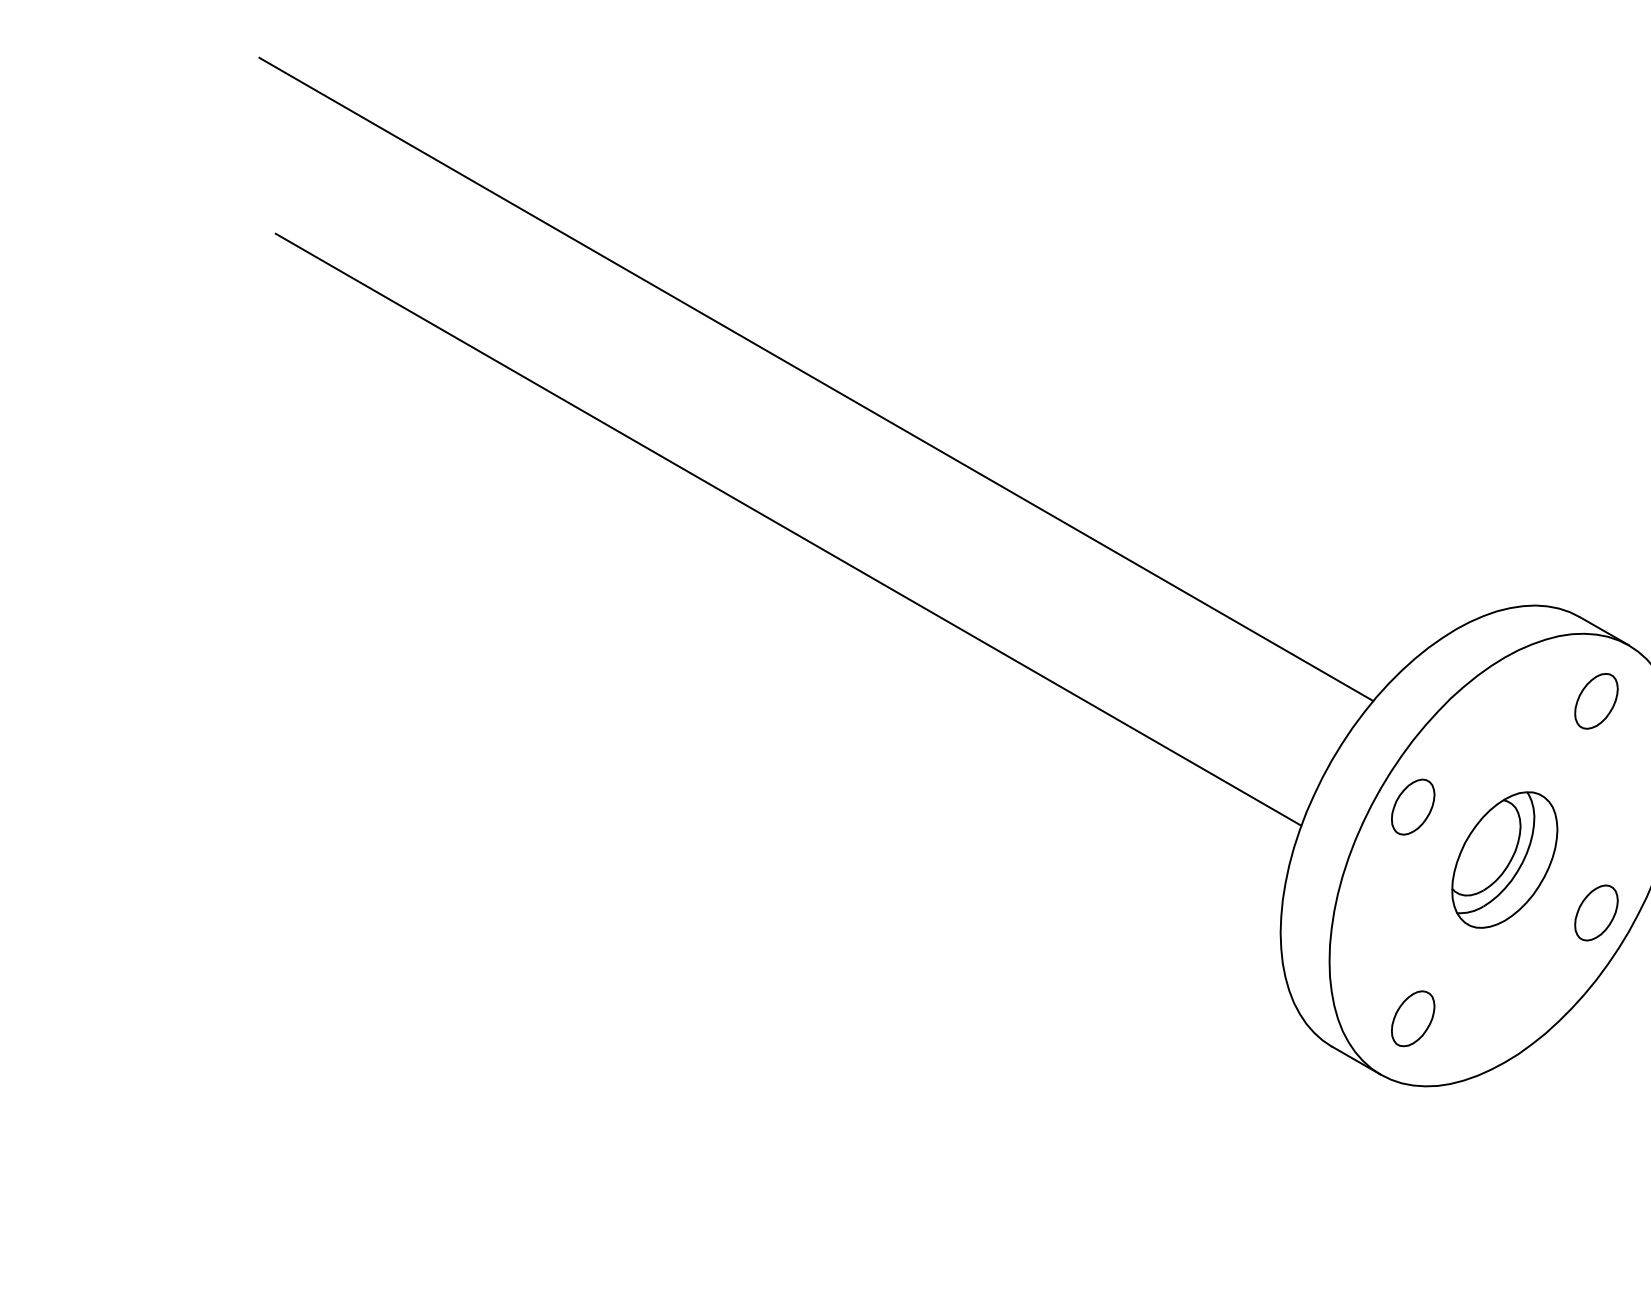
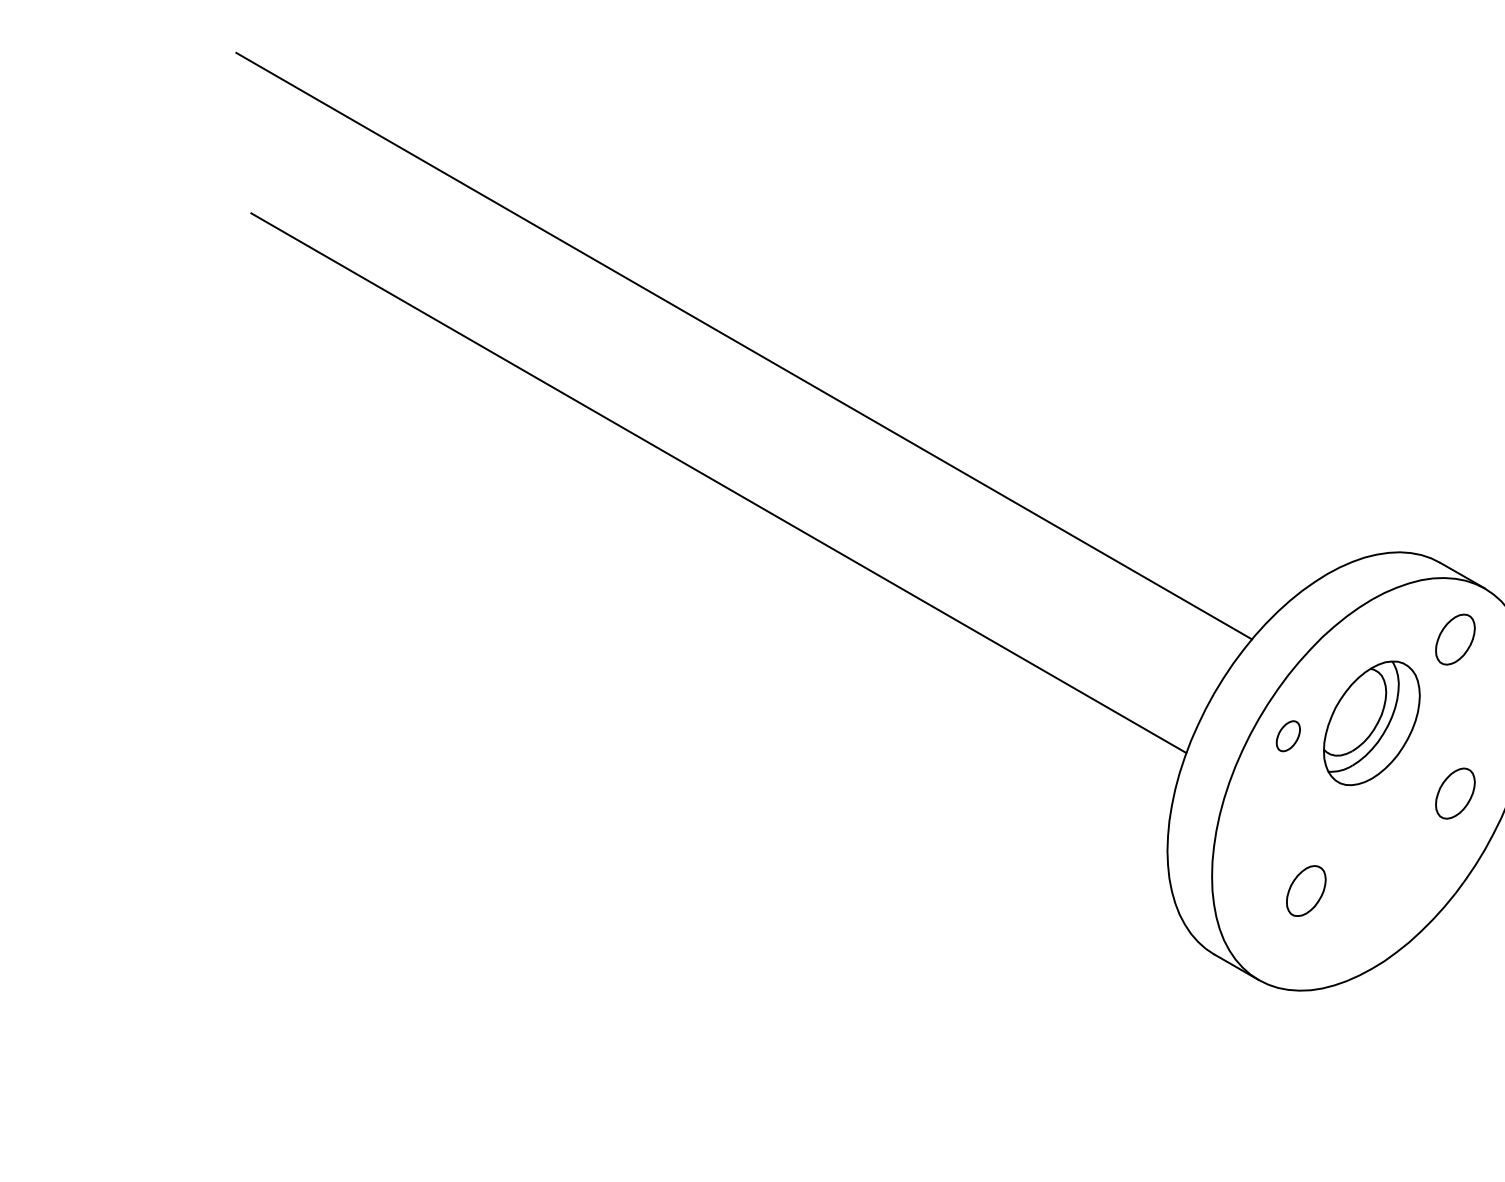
part: (1413, 807) -> (1288, 736), size x0.6
part: (1504, 860) -> (1371, 723), moved
part: (1596, 912) -> (1455, 793), moved
part: (1413, 1018) -> (1306, 890), moved

